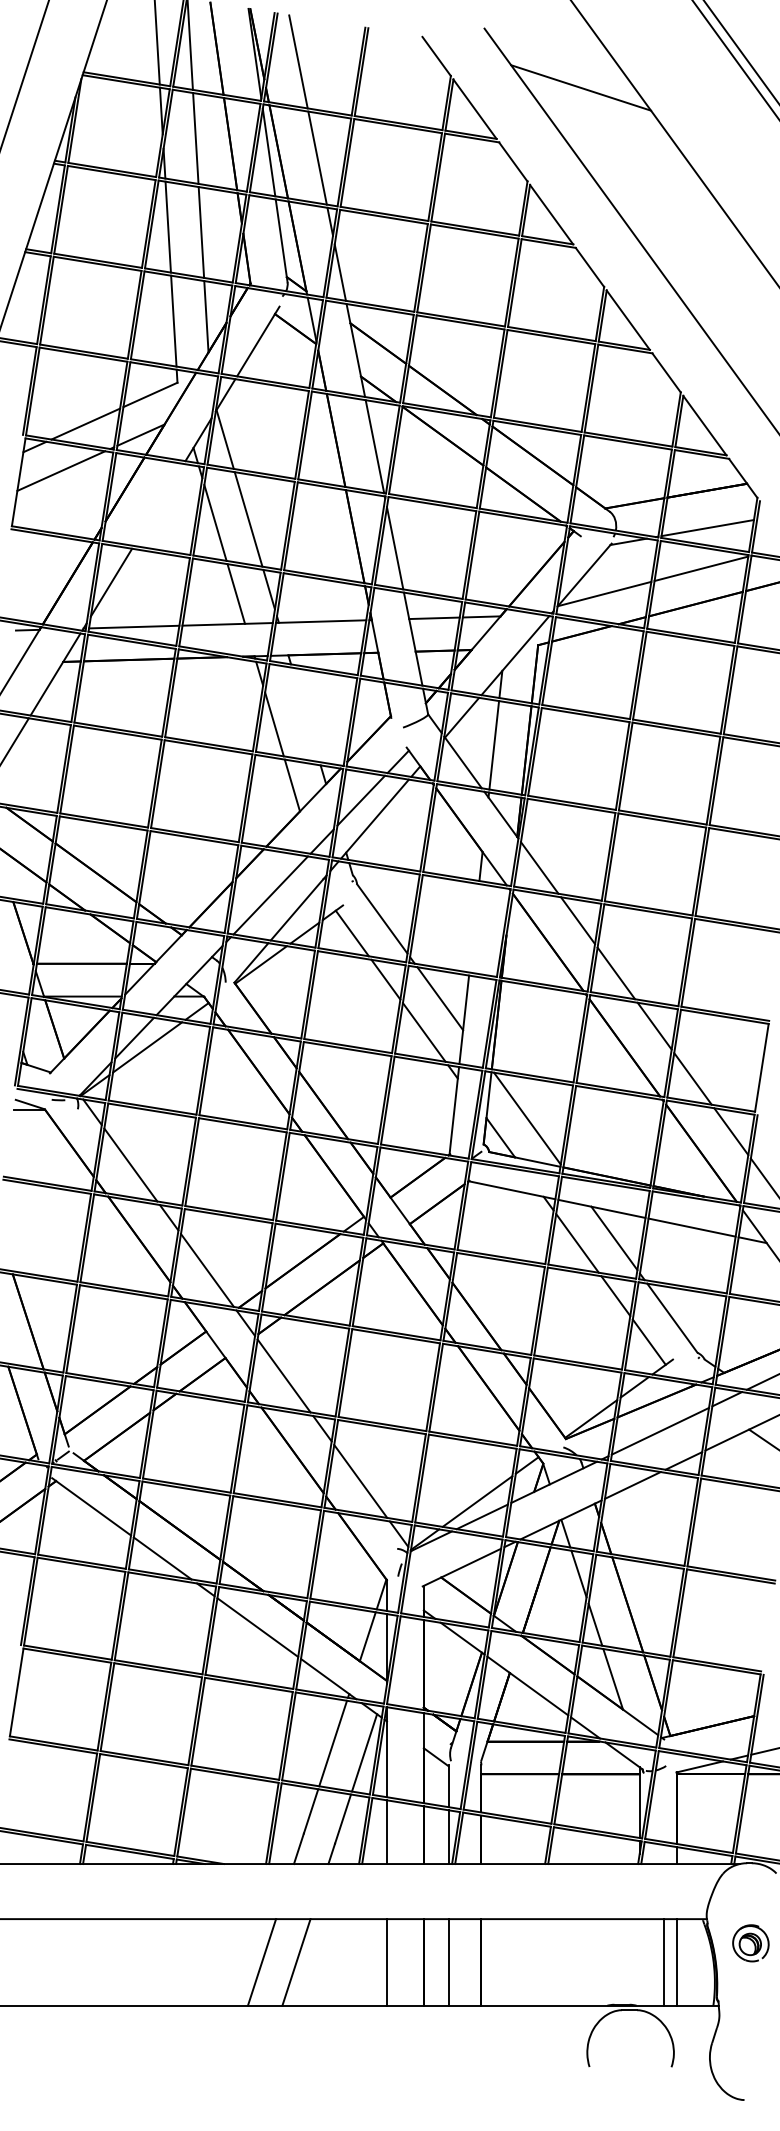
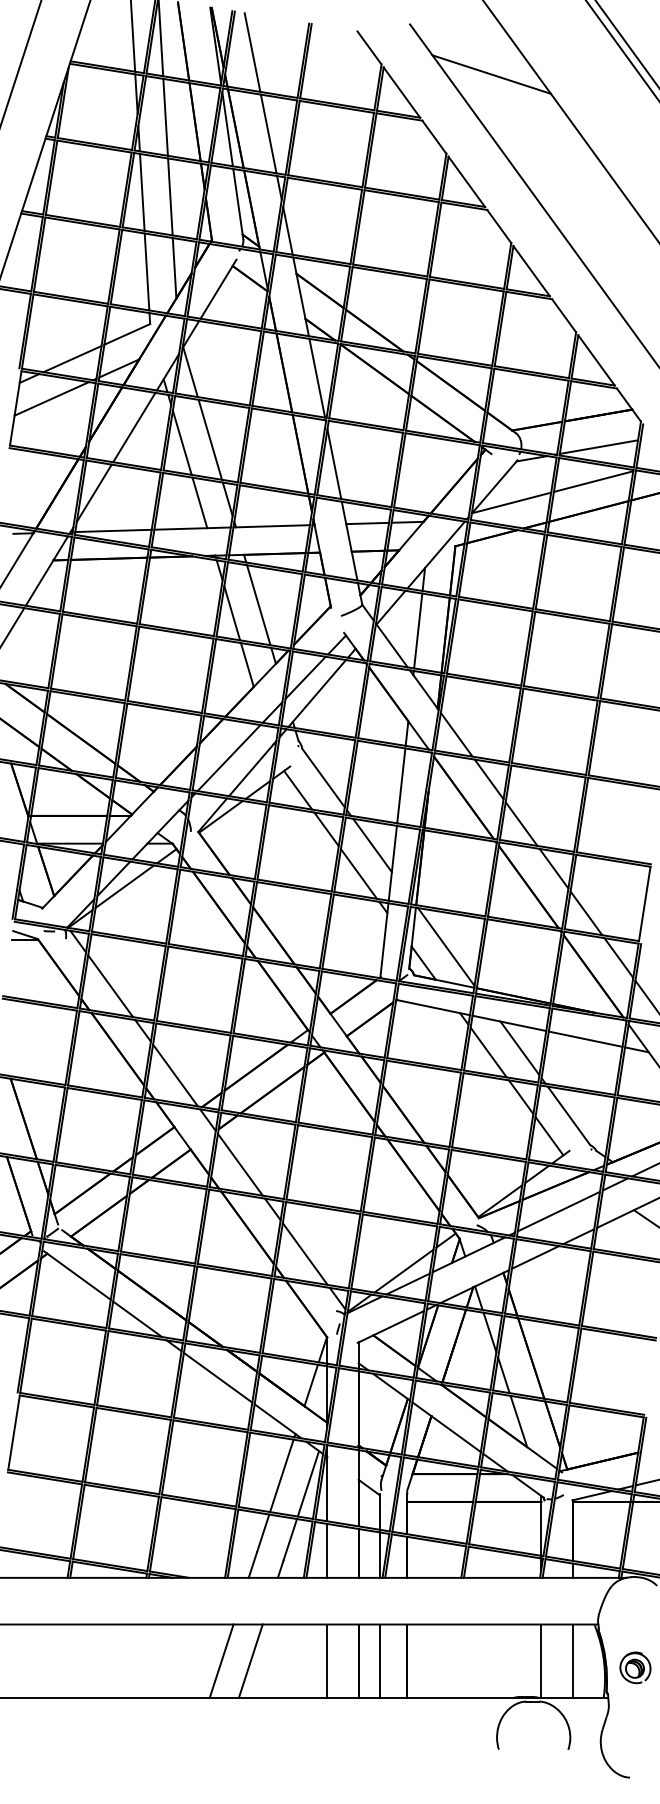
line: (158, 504) -> (134, 427), added
line: (305, 714) -> (258, 604), added
line: (474, 928) -> (401, 786), added
part: (750, 1943) -> (635, 1667), moved
line: (663, 1962) -> (541, 1661), moved

